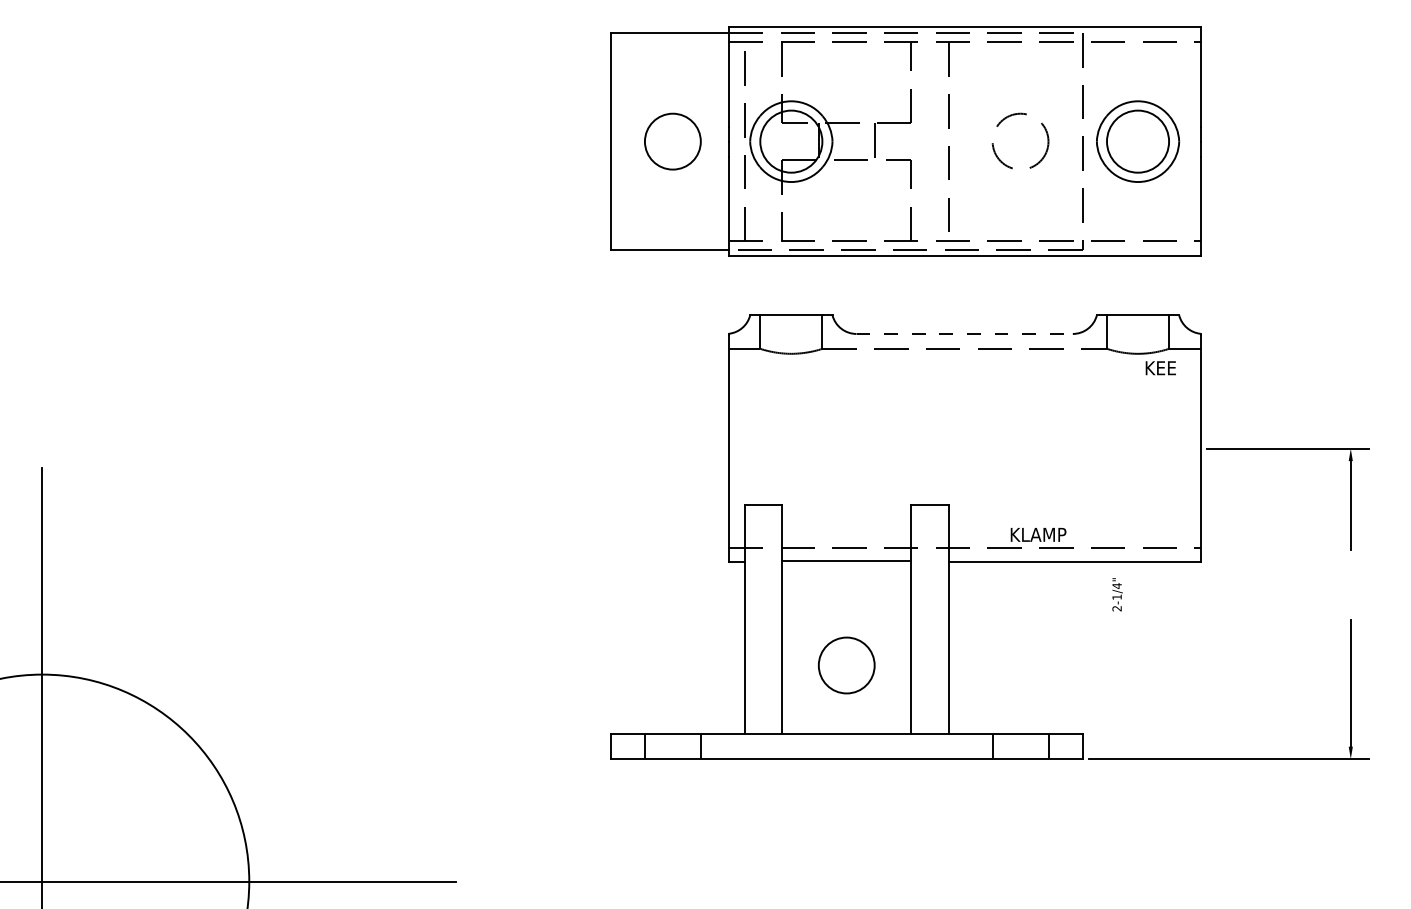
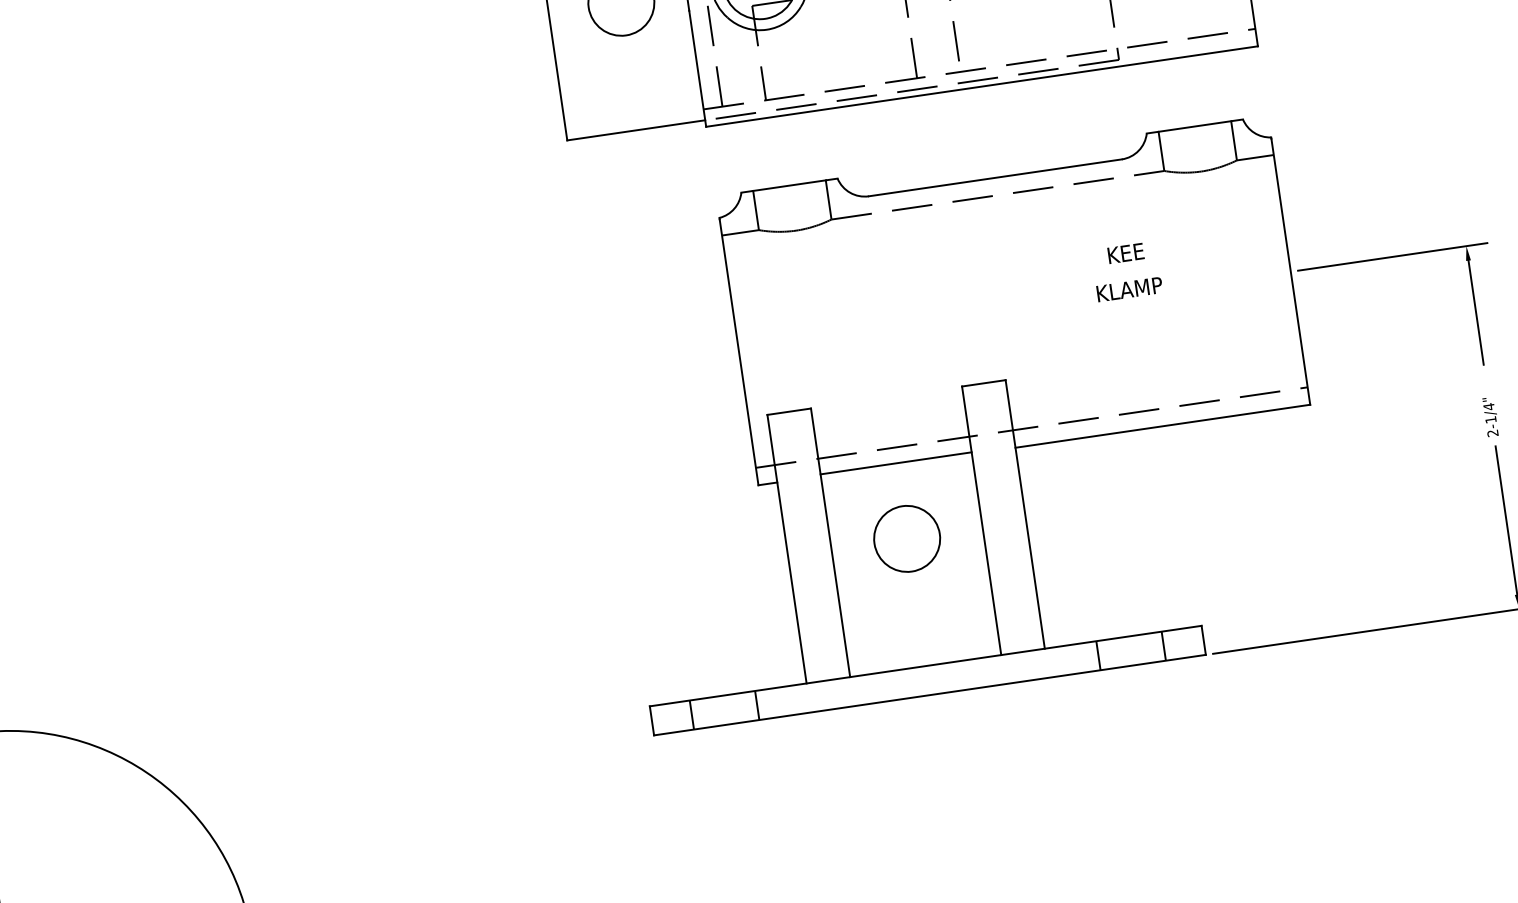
line: (965, 333) -> (996, 177), dashed -> solid
text: (1160, 368) -> (1125, 253), moved
text: (1038, 534) -> (1129, 289), moved
text: (1117, 594) -> (1490, 416), moved
circle: (846, 665) -> (906, 538), moved

